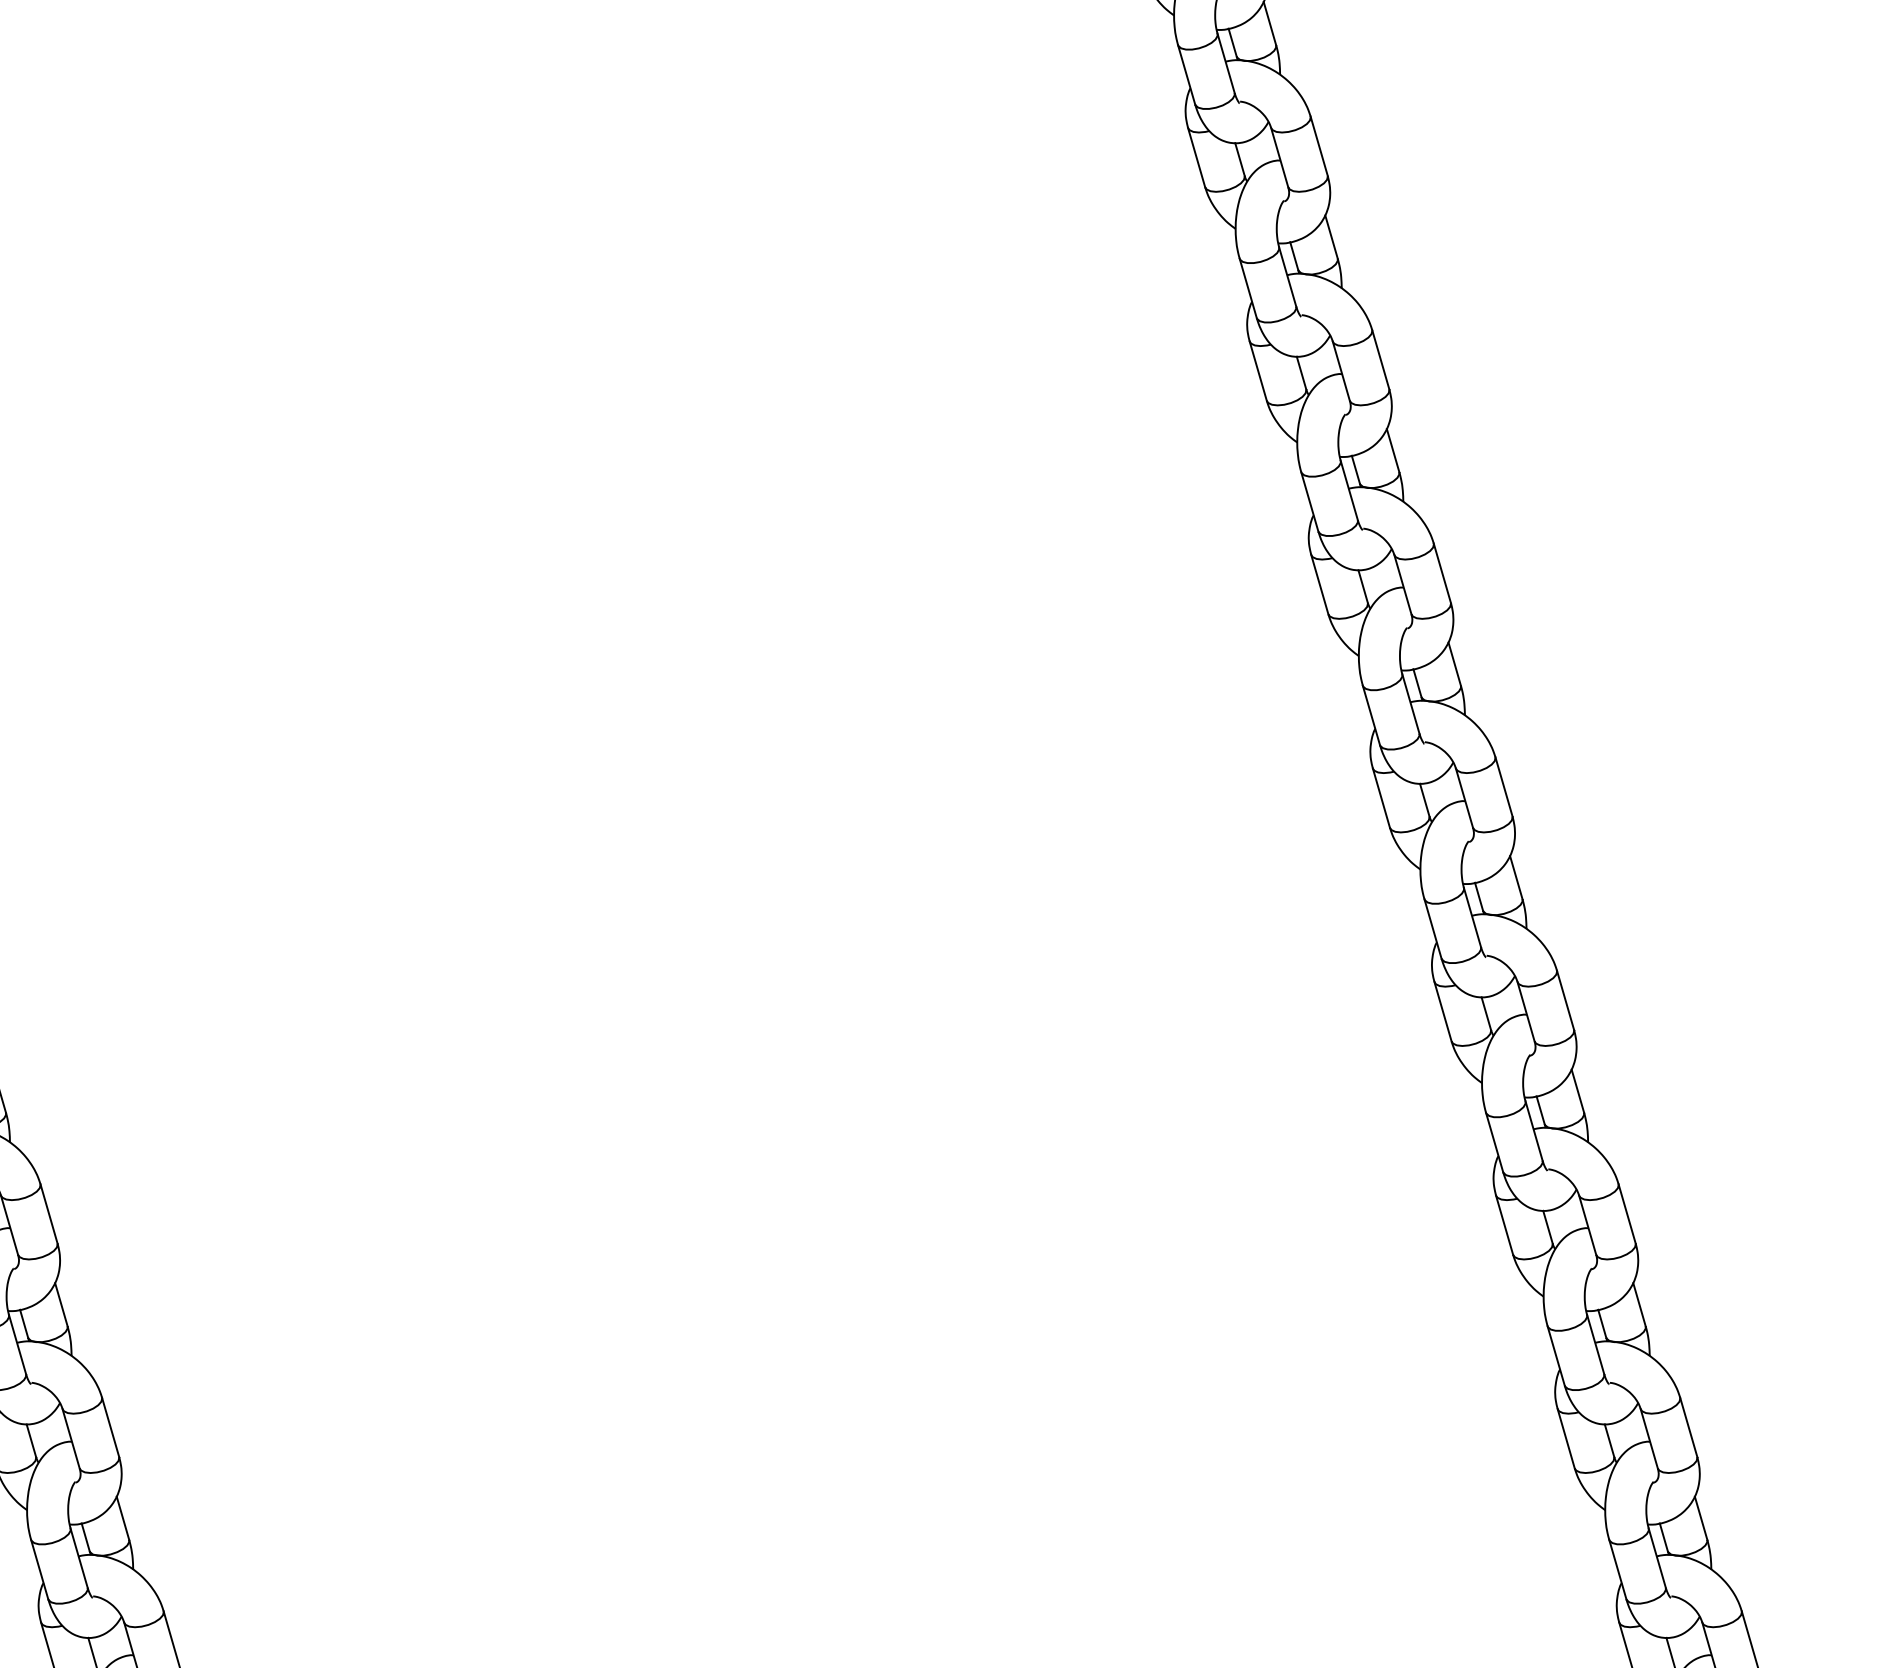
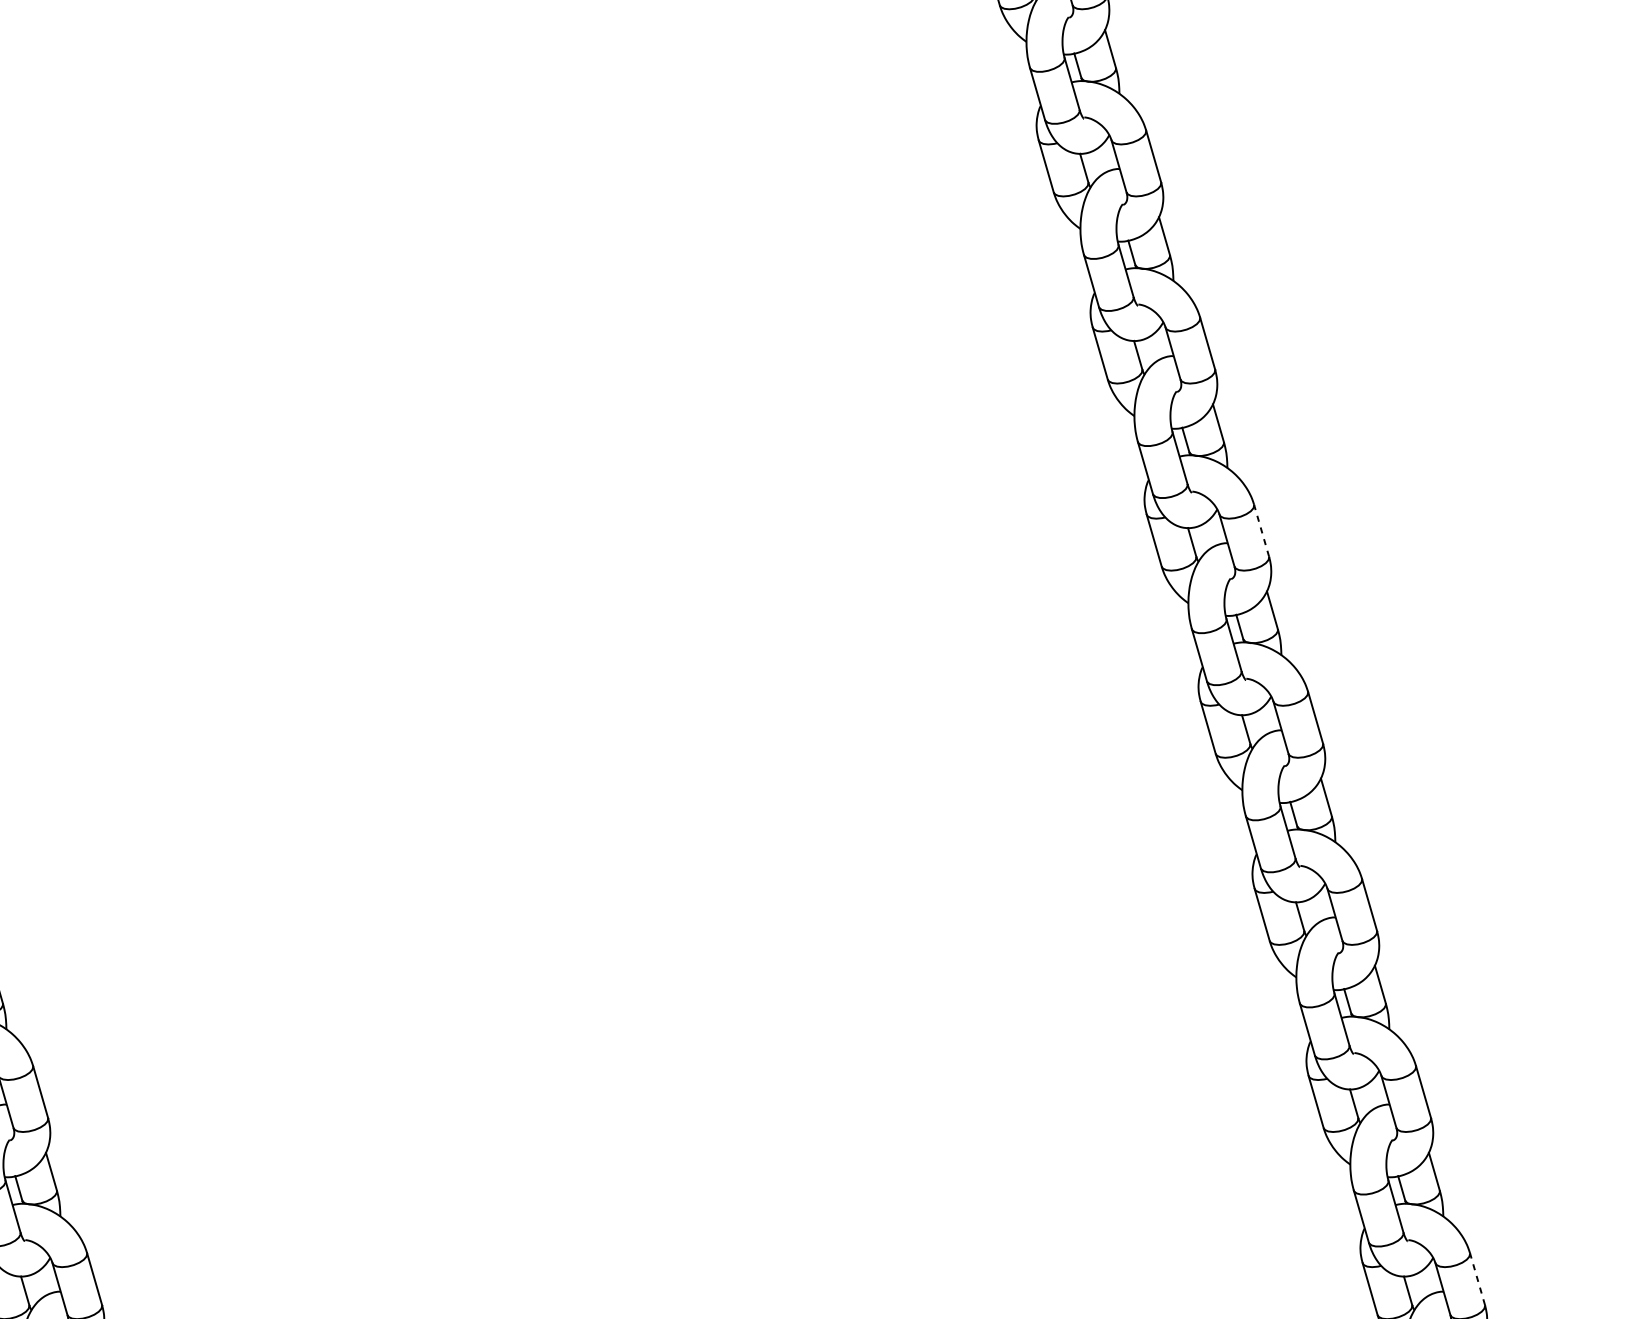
line: (1442, 573) -> (1261, 530), solid -> dashed
line: (1688, 1427) -> (1477, 1279), solid -> dashed

